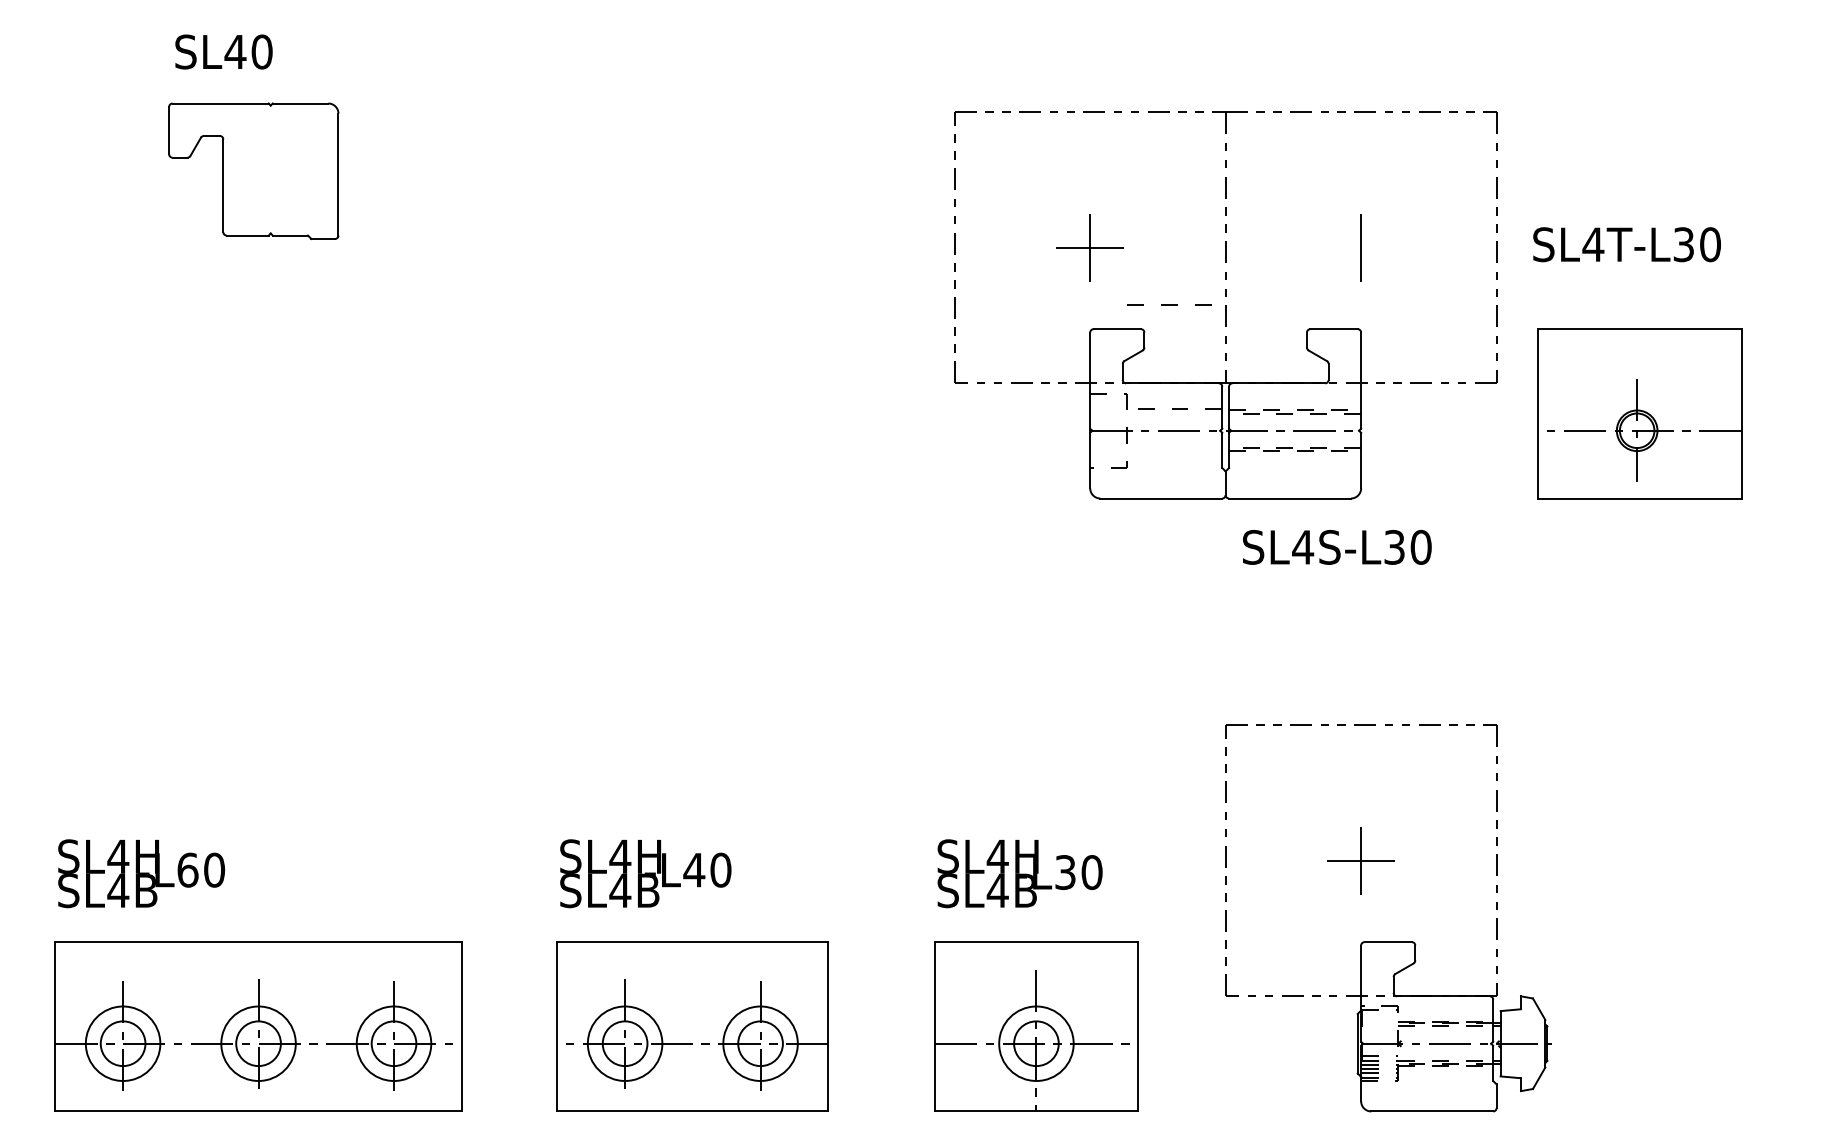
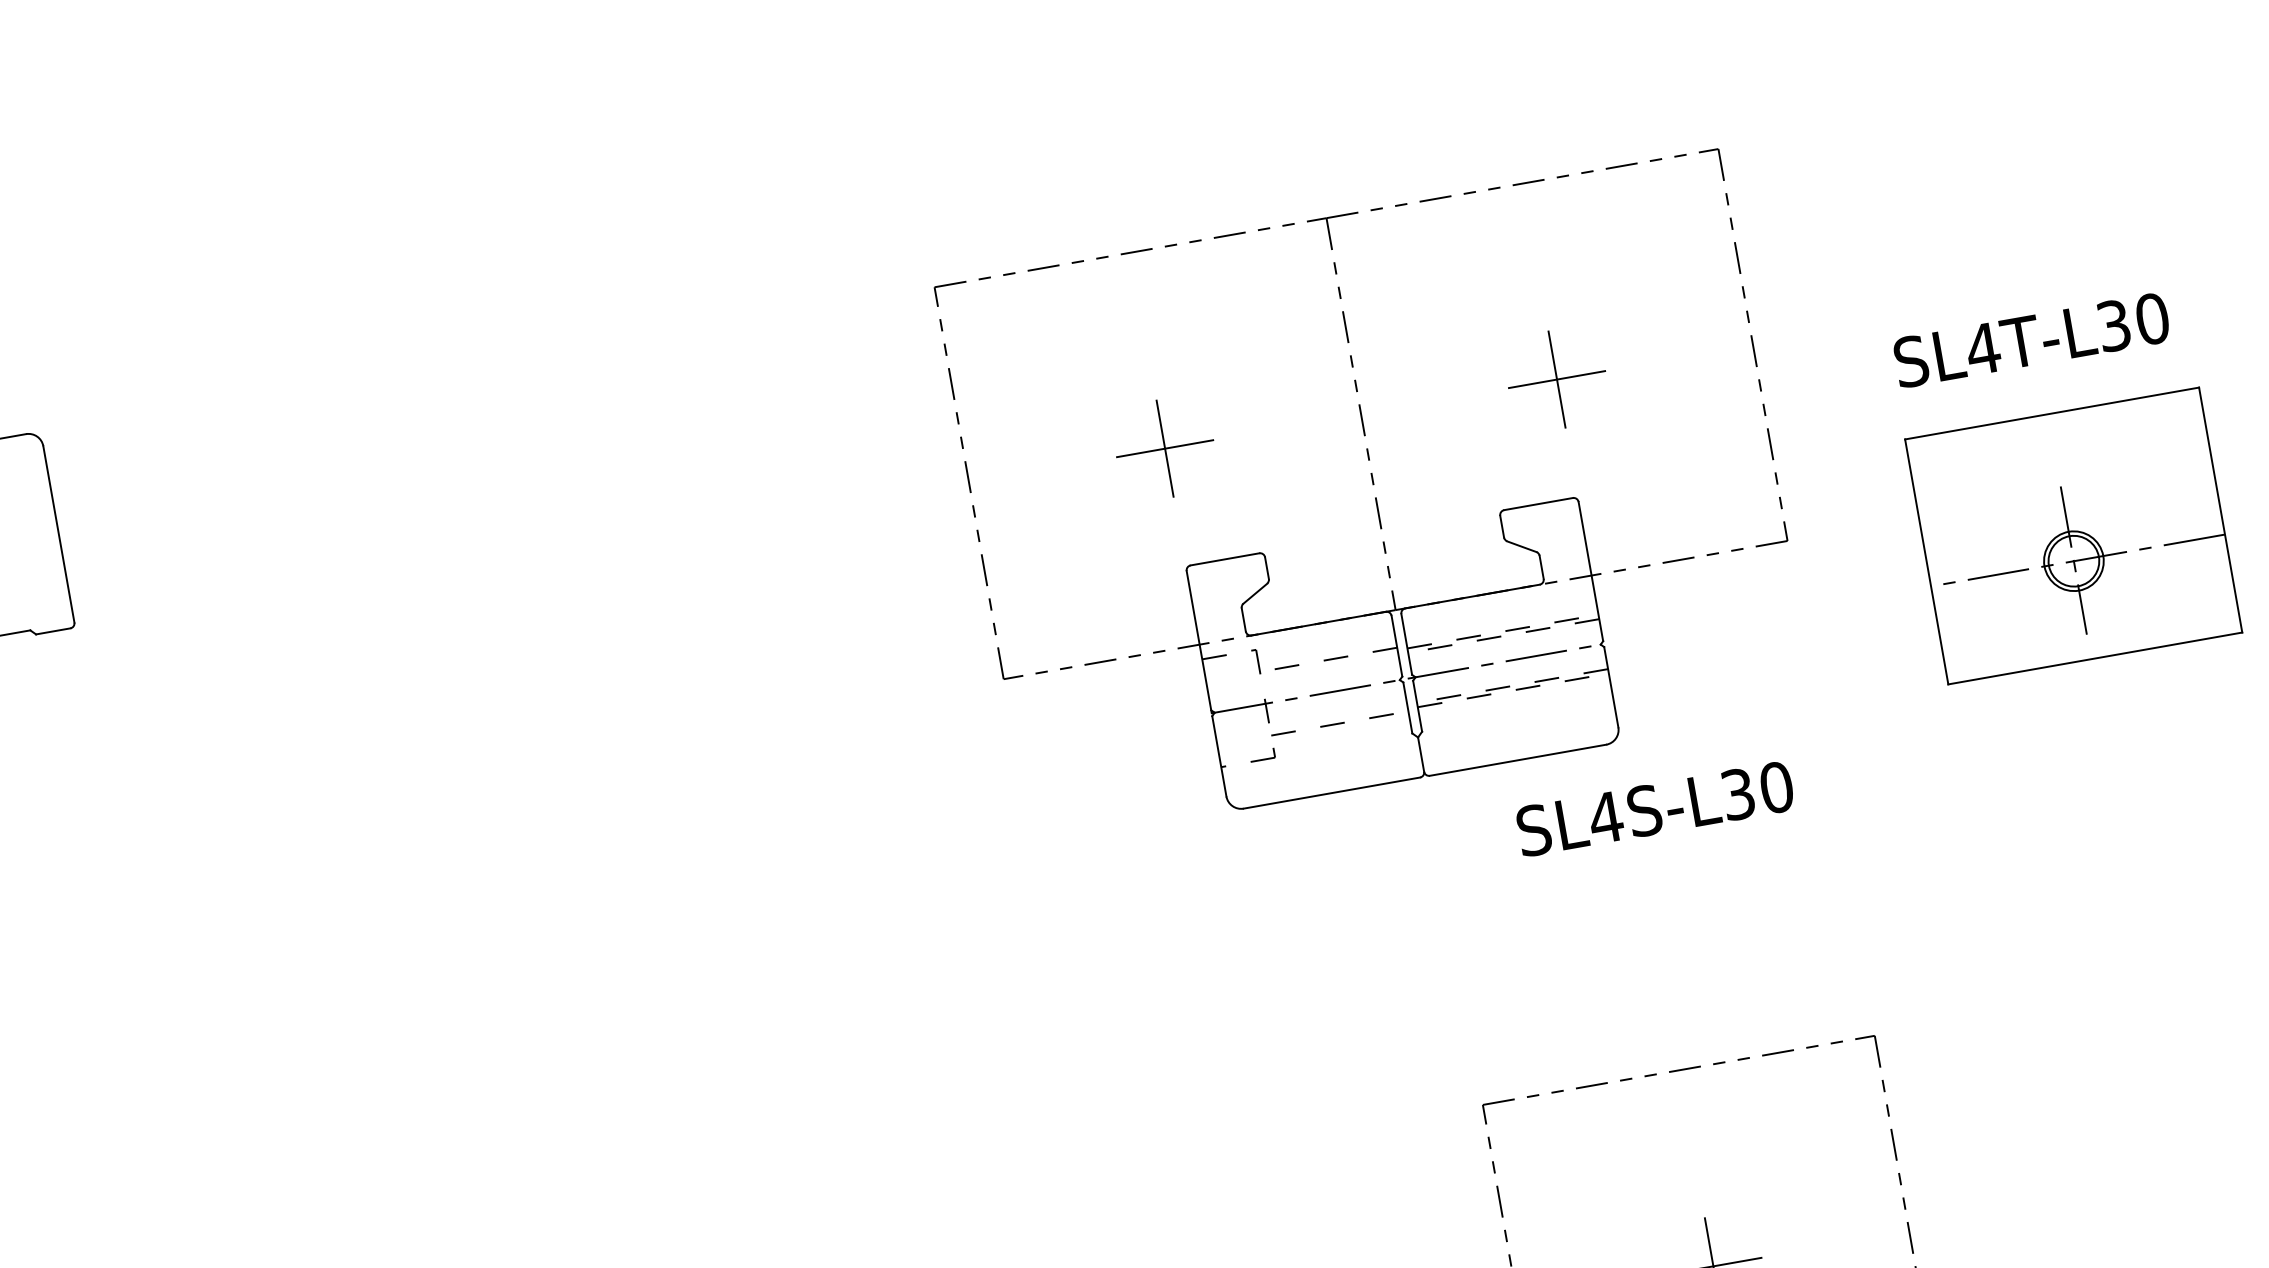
text: (1626, 244) -> (2030, 340), moved
line: (1361, 247) -> (1557, 378), added
line: (1169, 304) -> (1331, 724), moved
part: (1639, 413) -> (2072, 535), moved
text: (1337, 547) -> (1655, 809), moved

